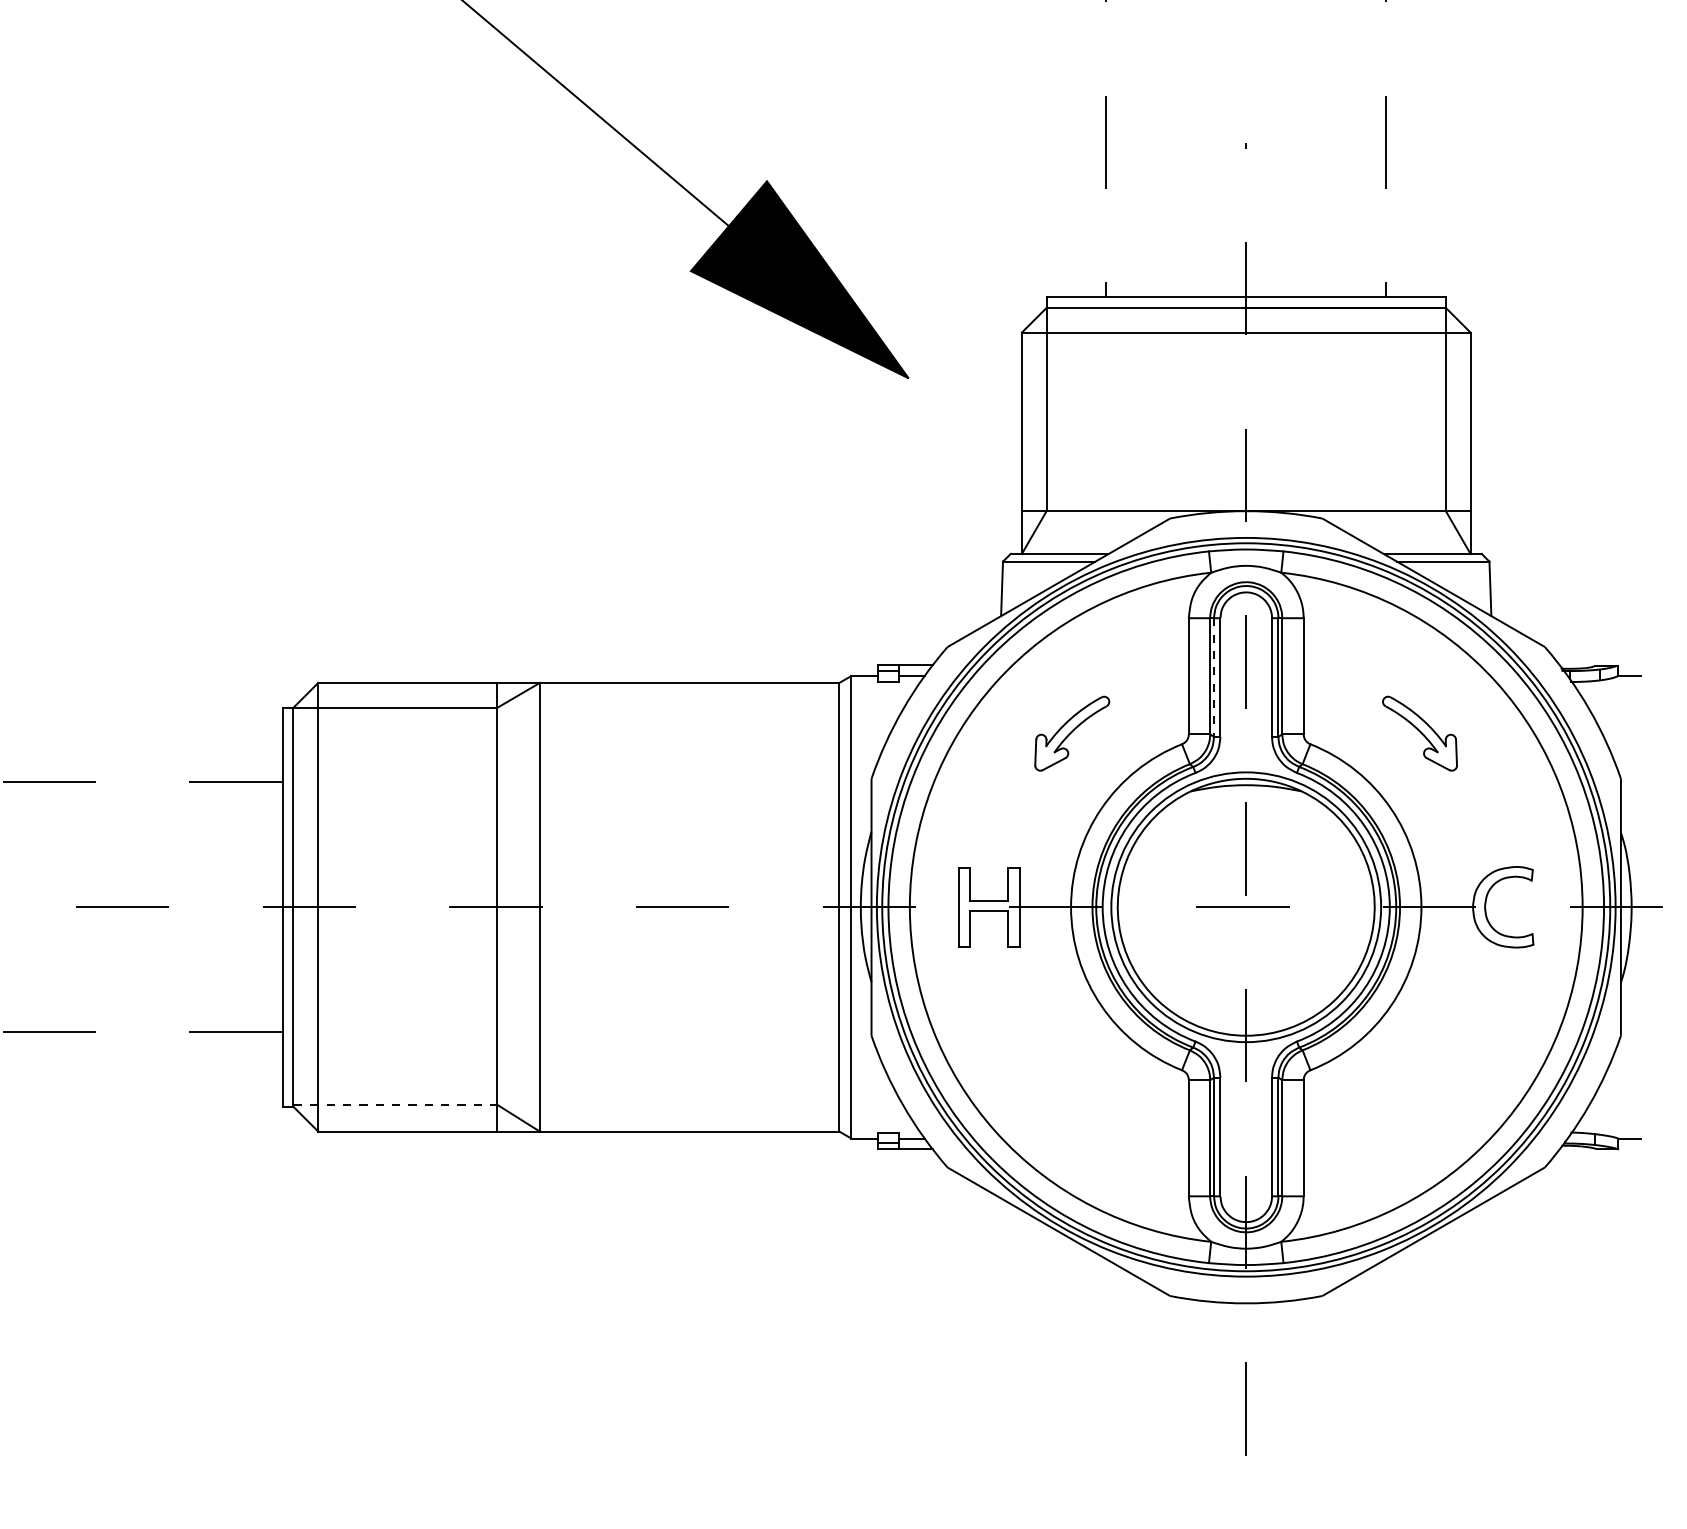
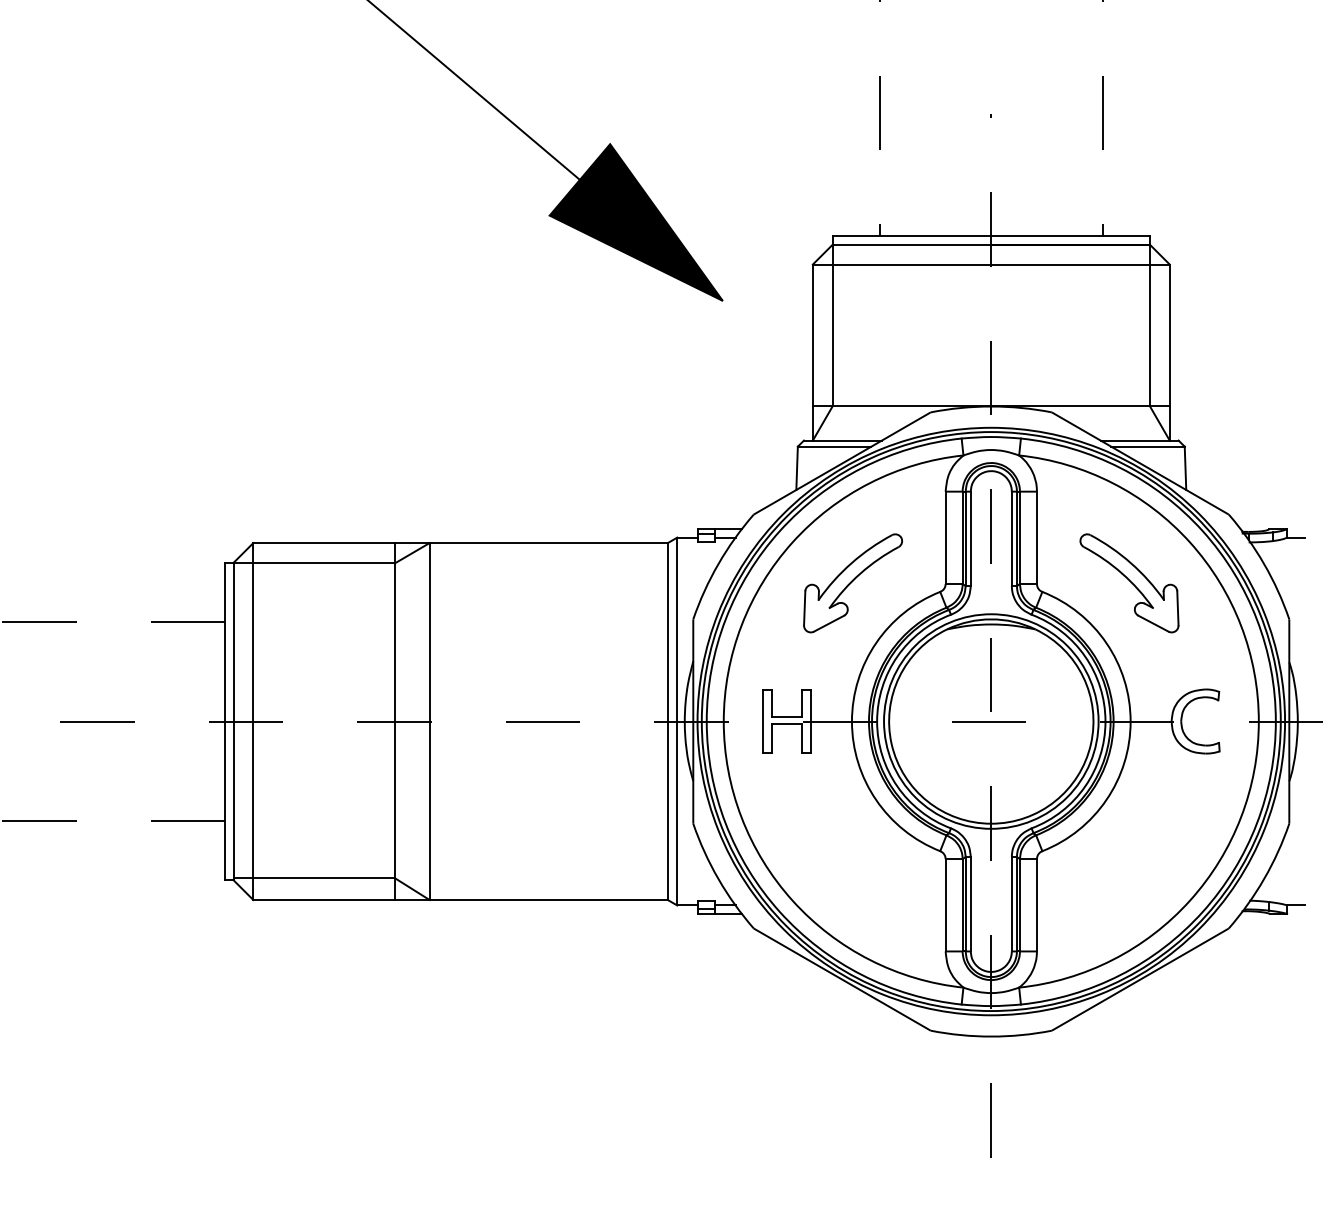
line: (1214, 678) -> (966, 539), dashed -> solid
part: (1071, 733) -> (852, 583), size x1.67
part: (1419, 733) -> (1129, 583), size x1.67
line: (395, 1104) -> (314, 878), dashed -> solid

